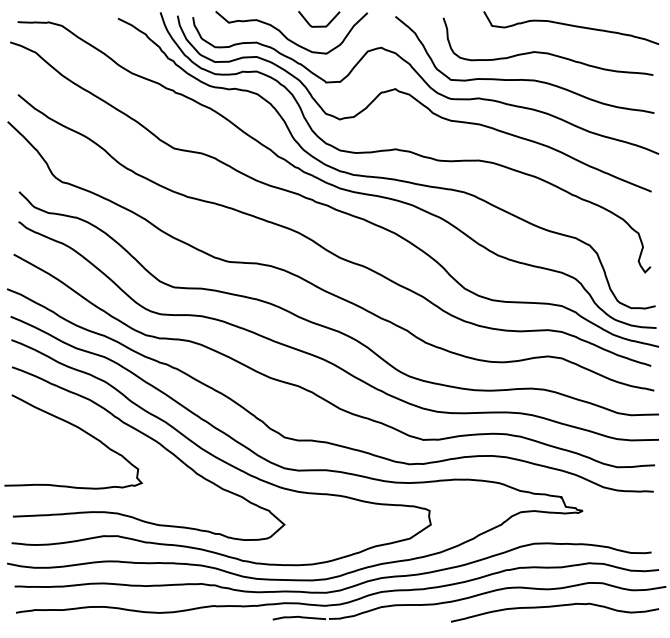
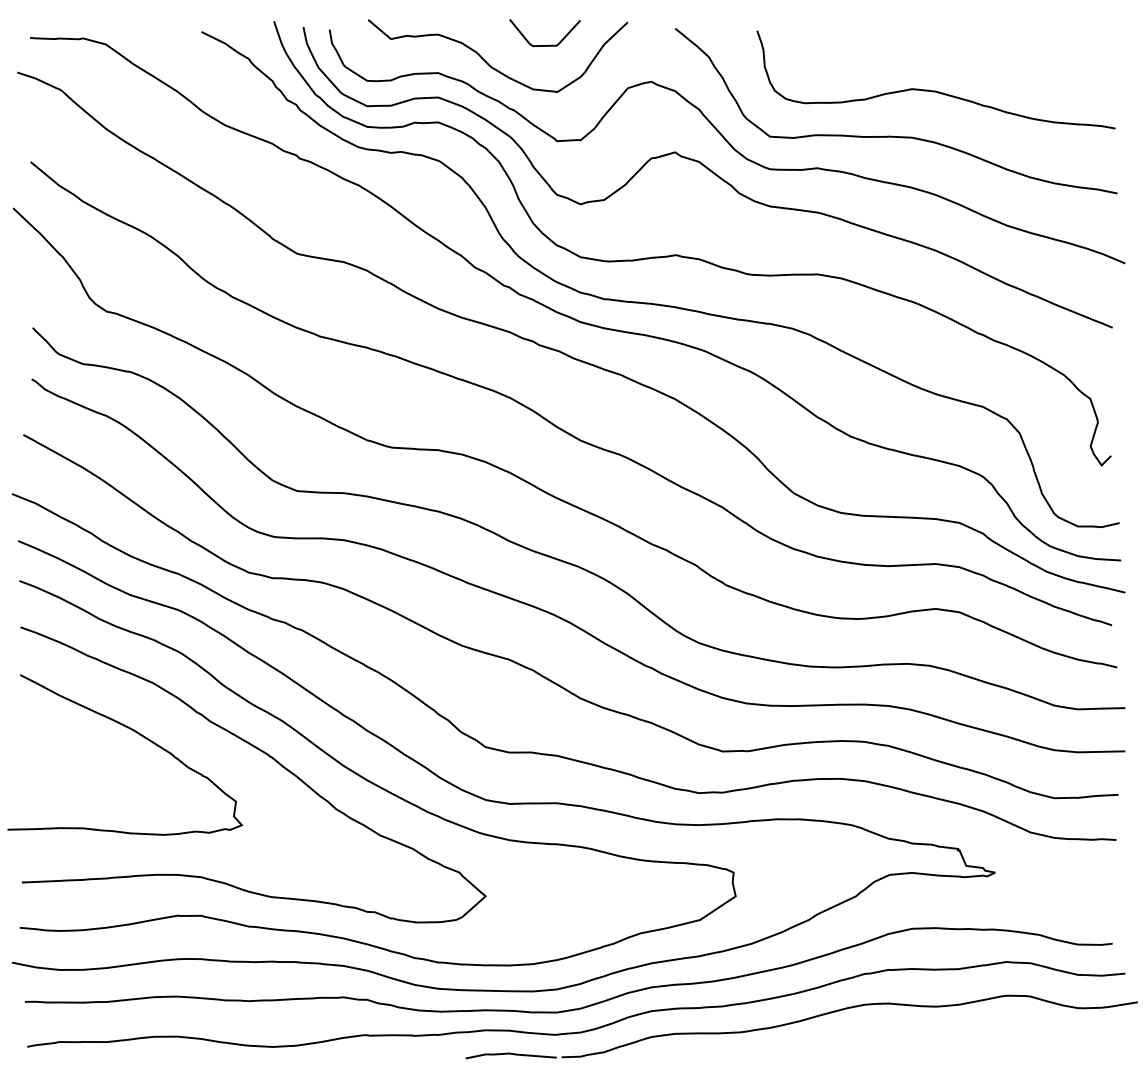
curve: (571, 26) -> (975, 45), removed
curve: (554, 607) -> (946, 1037), removed

